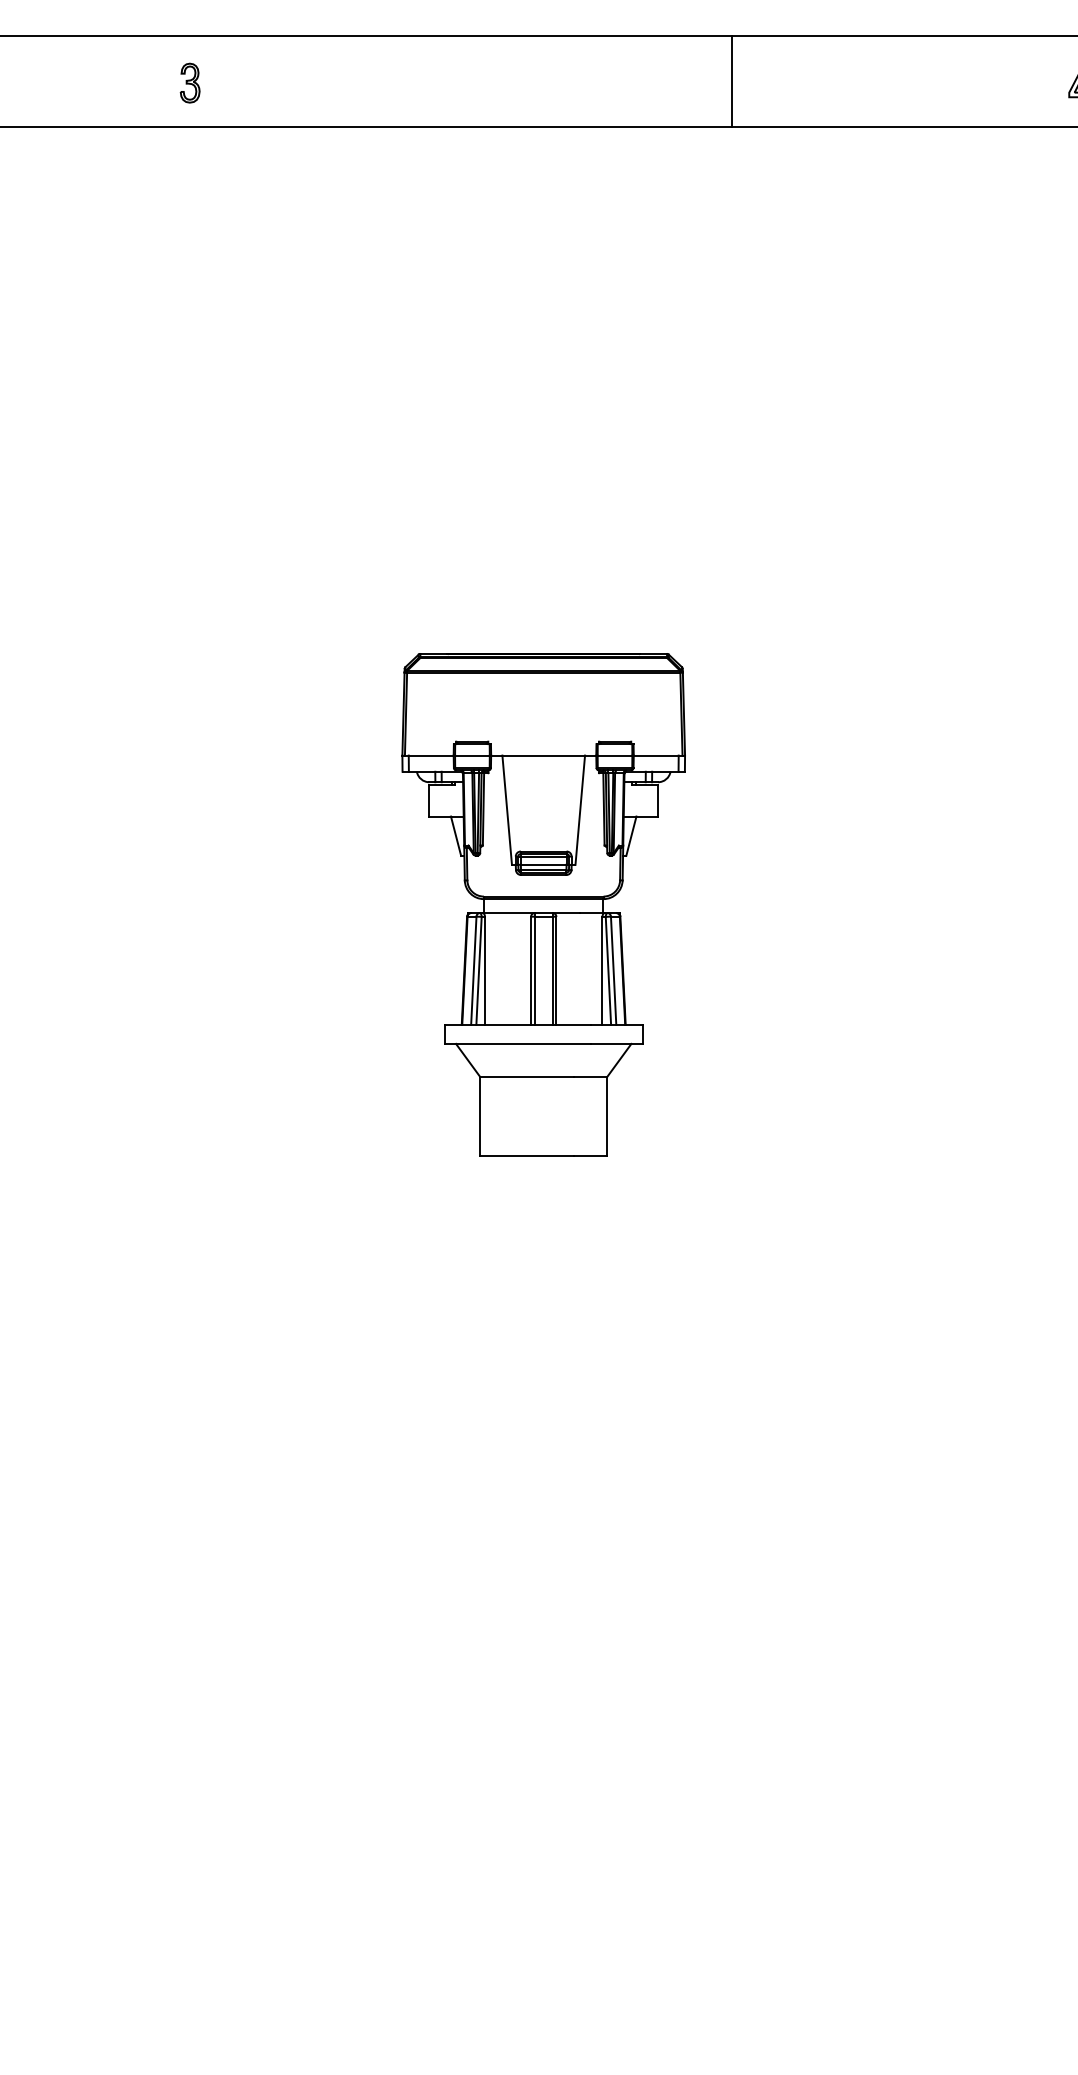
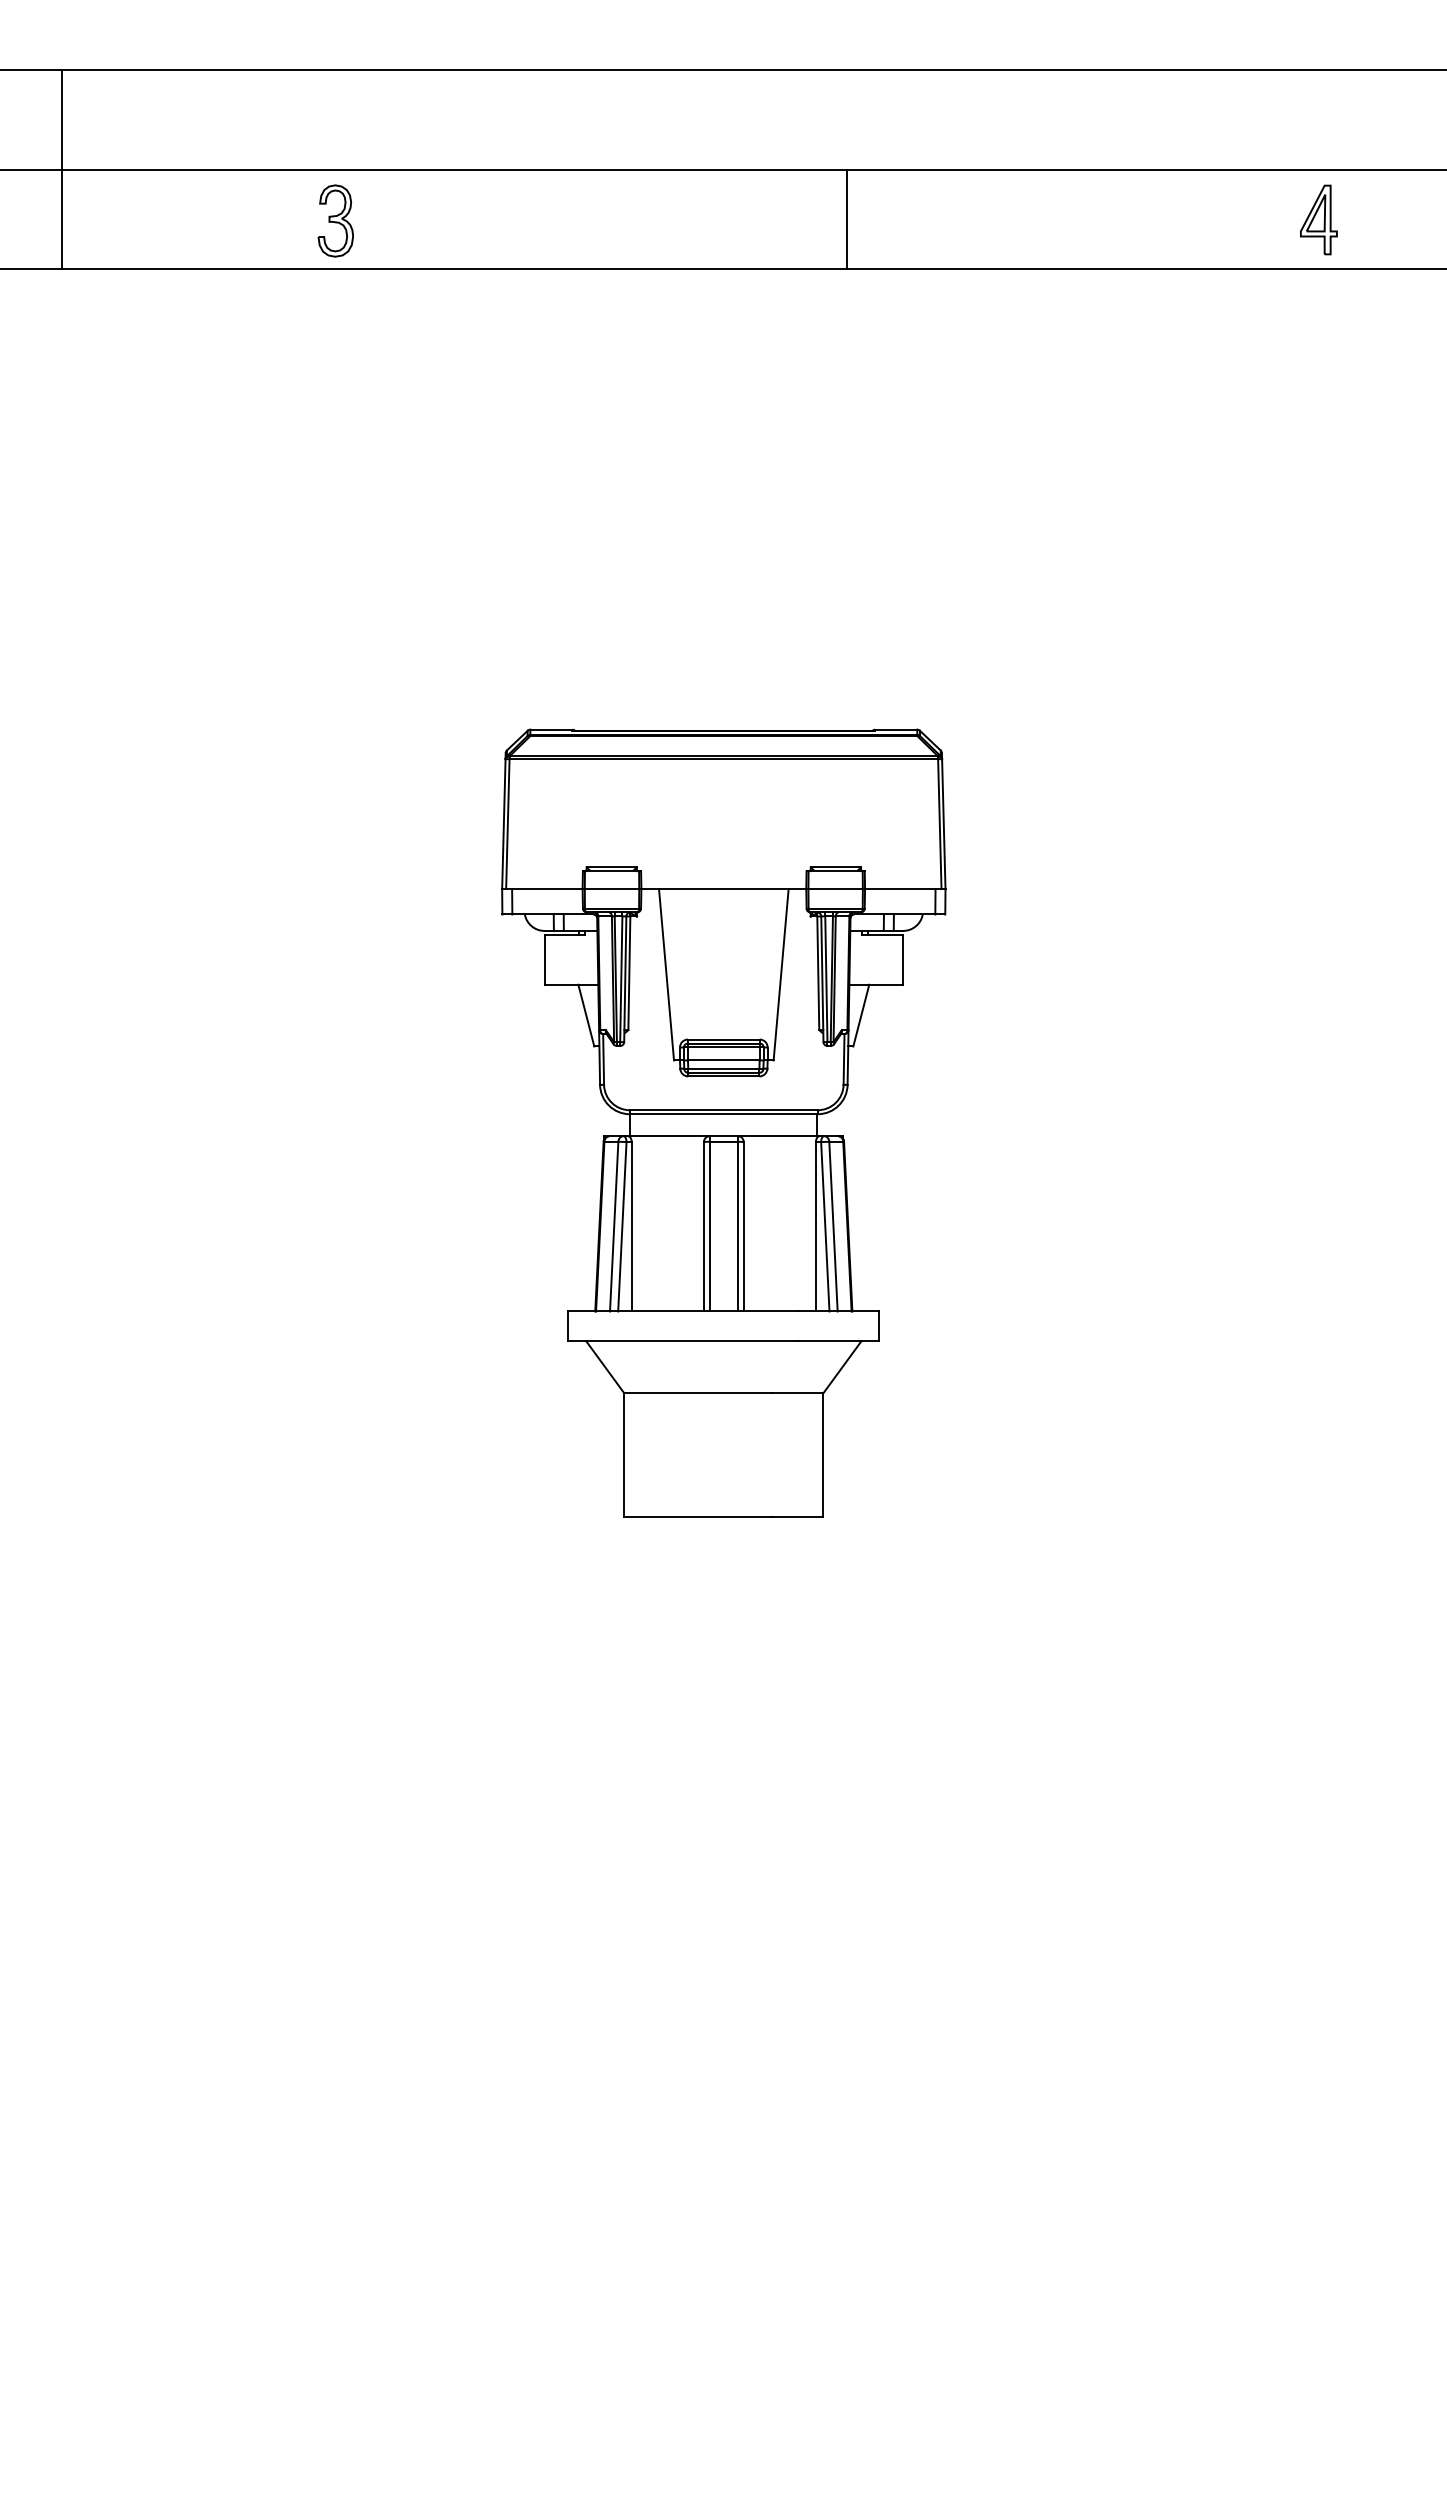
line: (731, 81) -> (846, 219), moved
part: (189, 82) -> (335, 220), size x1.67
part: (543, 904) -> (723, 1122), size x1.43

